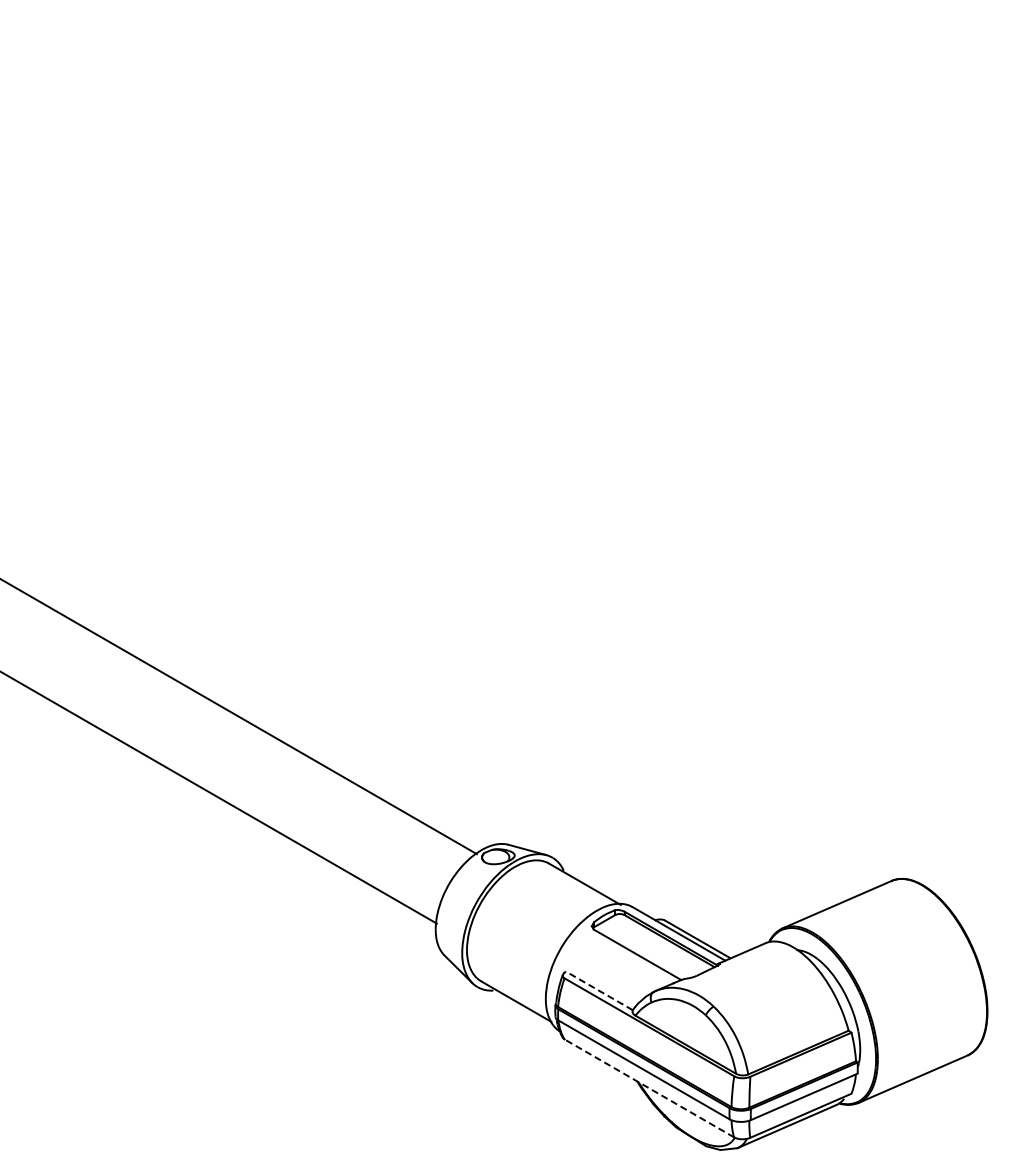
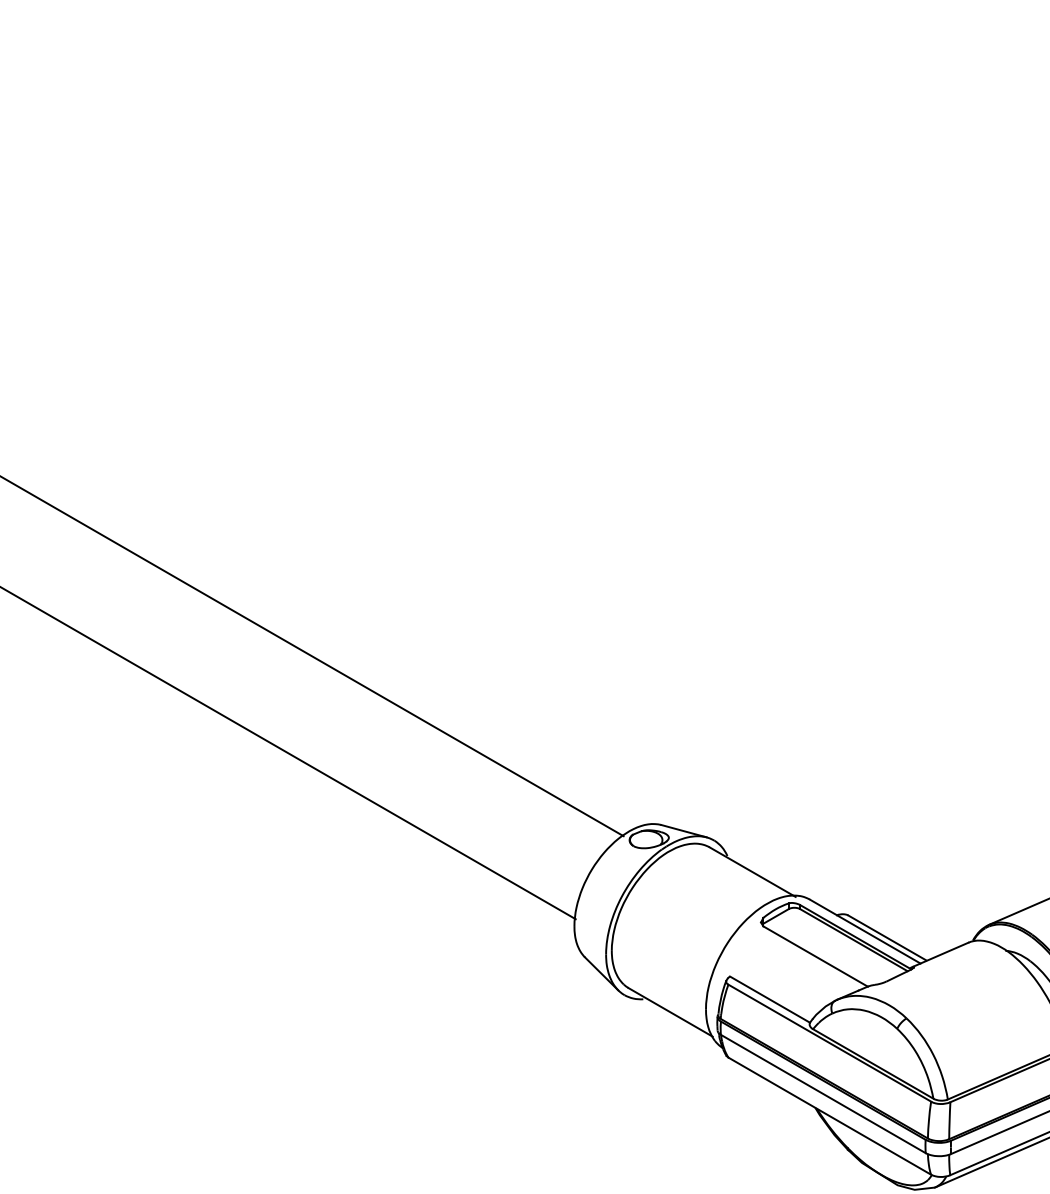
line: (599, 990) -> (770, 999), dashed -> solid
line: (649, 1088) -> (829, 1116), dashed -> solid

